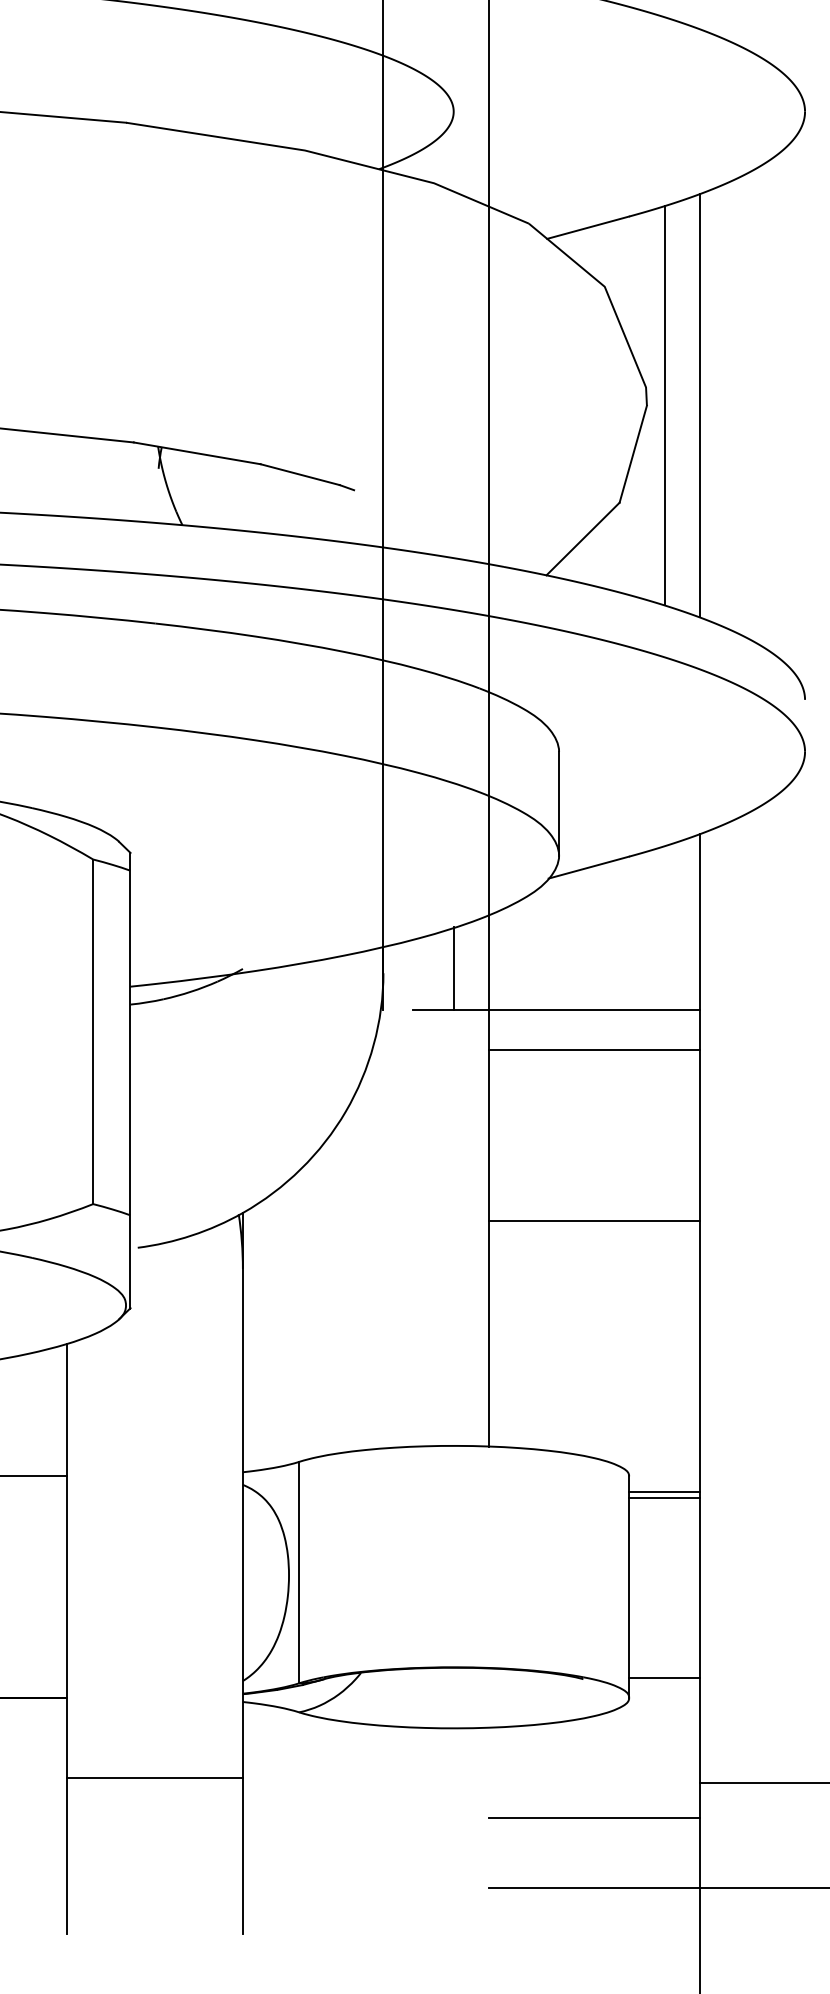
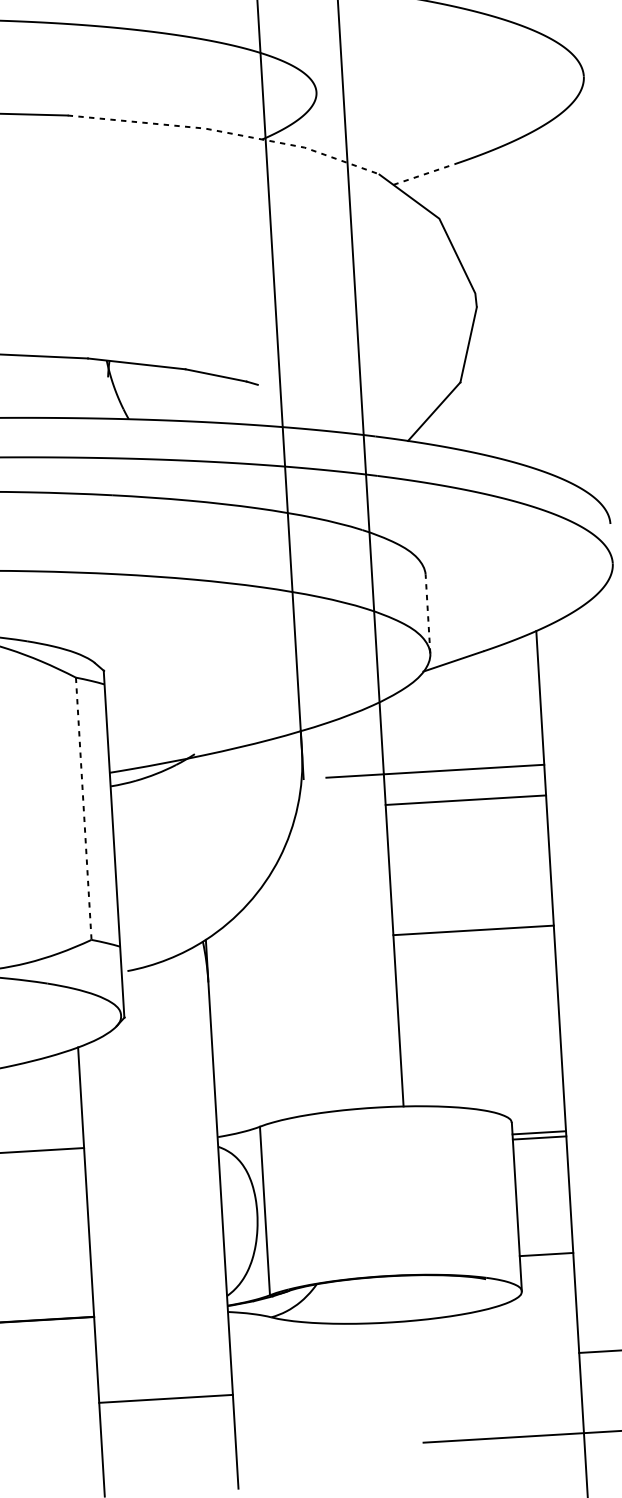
line: (331, 157) -> (225, 132), solid -> dashed
line: (588, 227) -> (424, 174), solid -> dashed
line: (664, 405) -> (490, 306), removed
line: (699, 405) -> (516, 304), removed
line: (559, 803) -> (428, 613), solid -> dashed
line: (453, 968) -> (355, 744), removed
line: (93, 1032) -> (84, 809), solid -> dashed
line: (664, 1677) -> (546, 1254), moved
line: (154, 1777) -> (165, 1398), moved
line: (593, 1818) -> (500, 1384), removed

